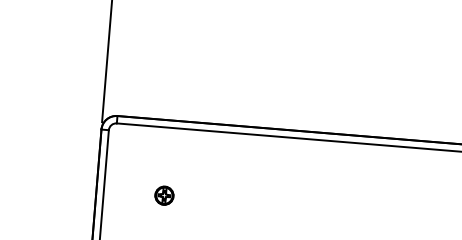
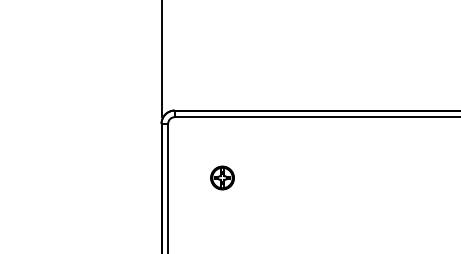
part: (164, 196) -> (222, 178), size x1.4

